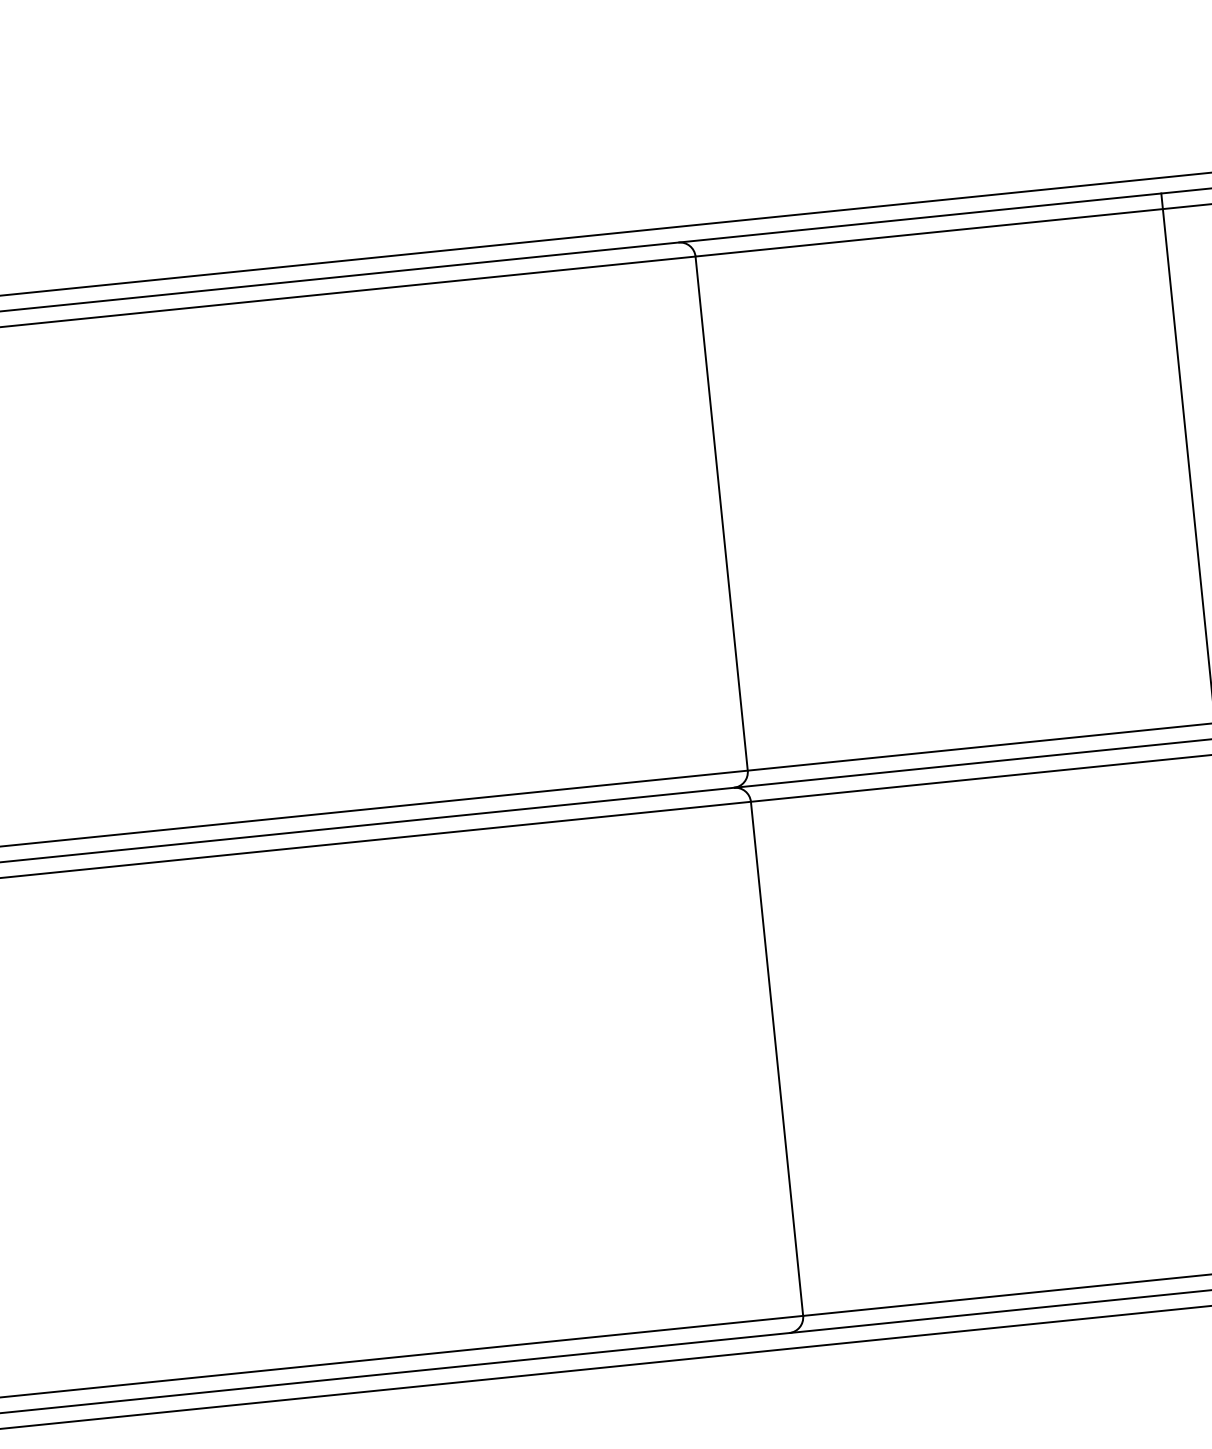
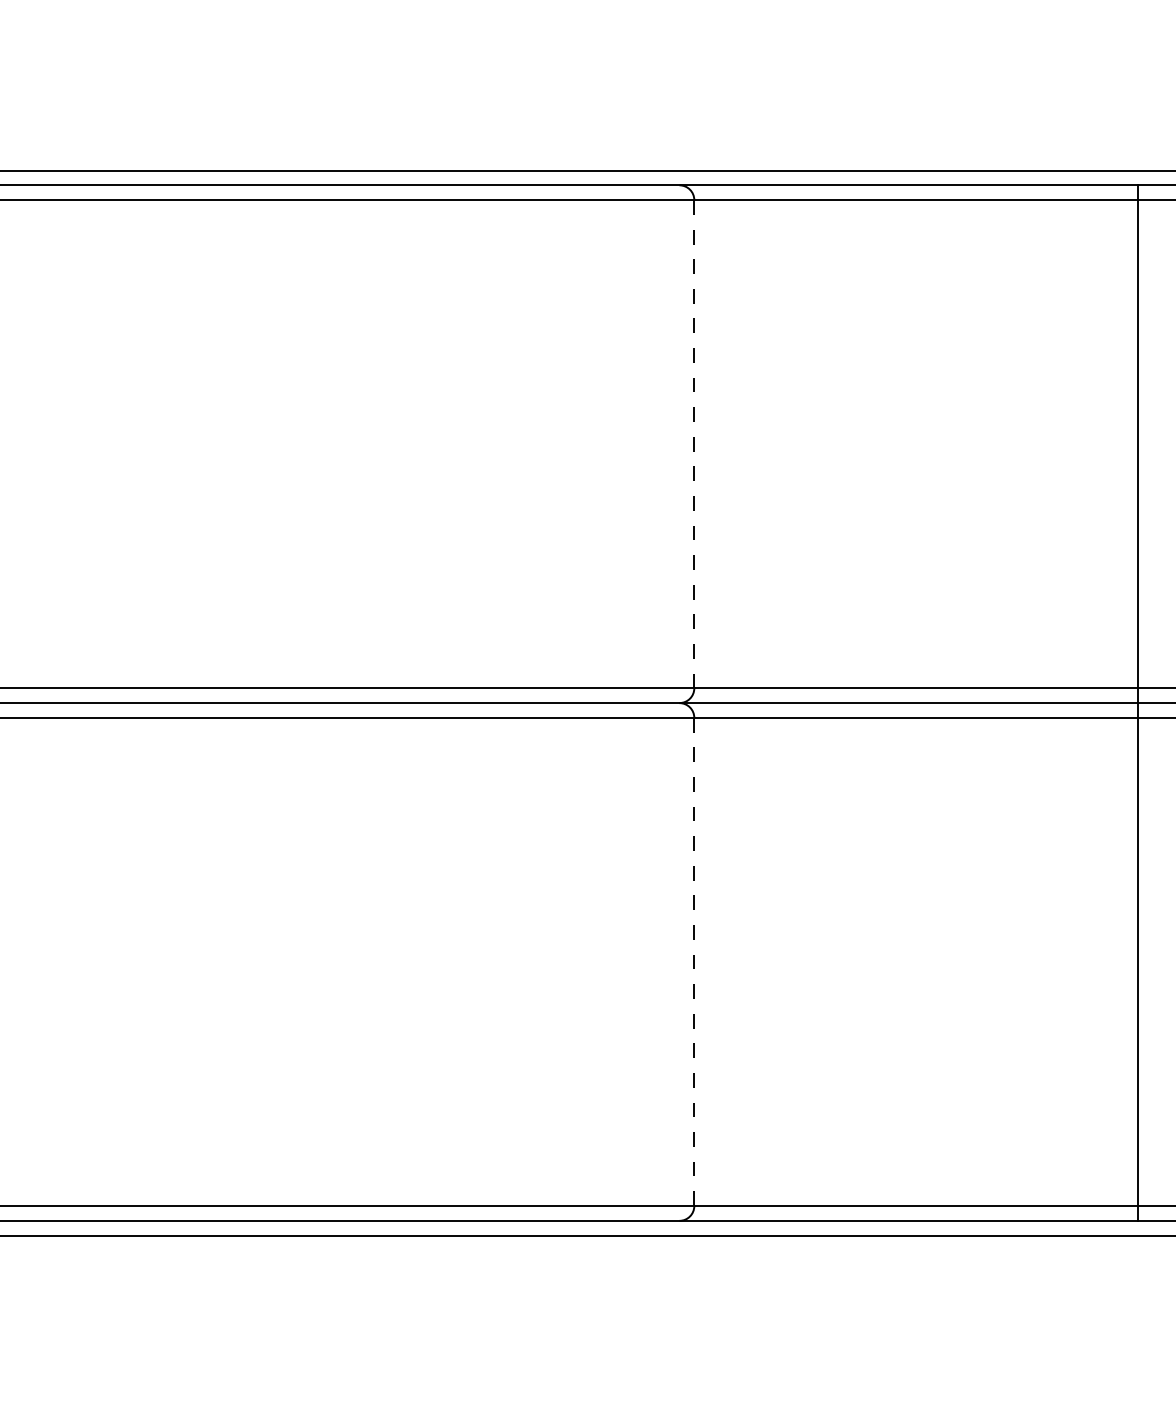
line: (721, 512) -> (694, 443), solid -> dashed
line: (777, 1059) -> (694, 962), solid -> dashed

